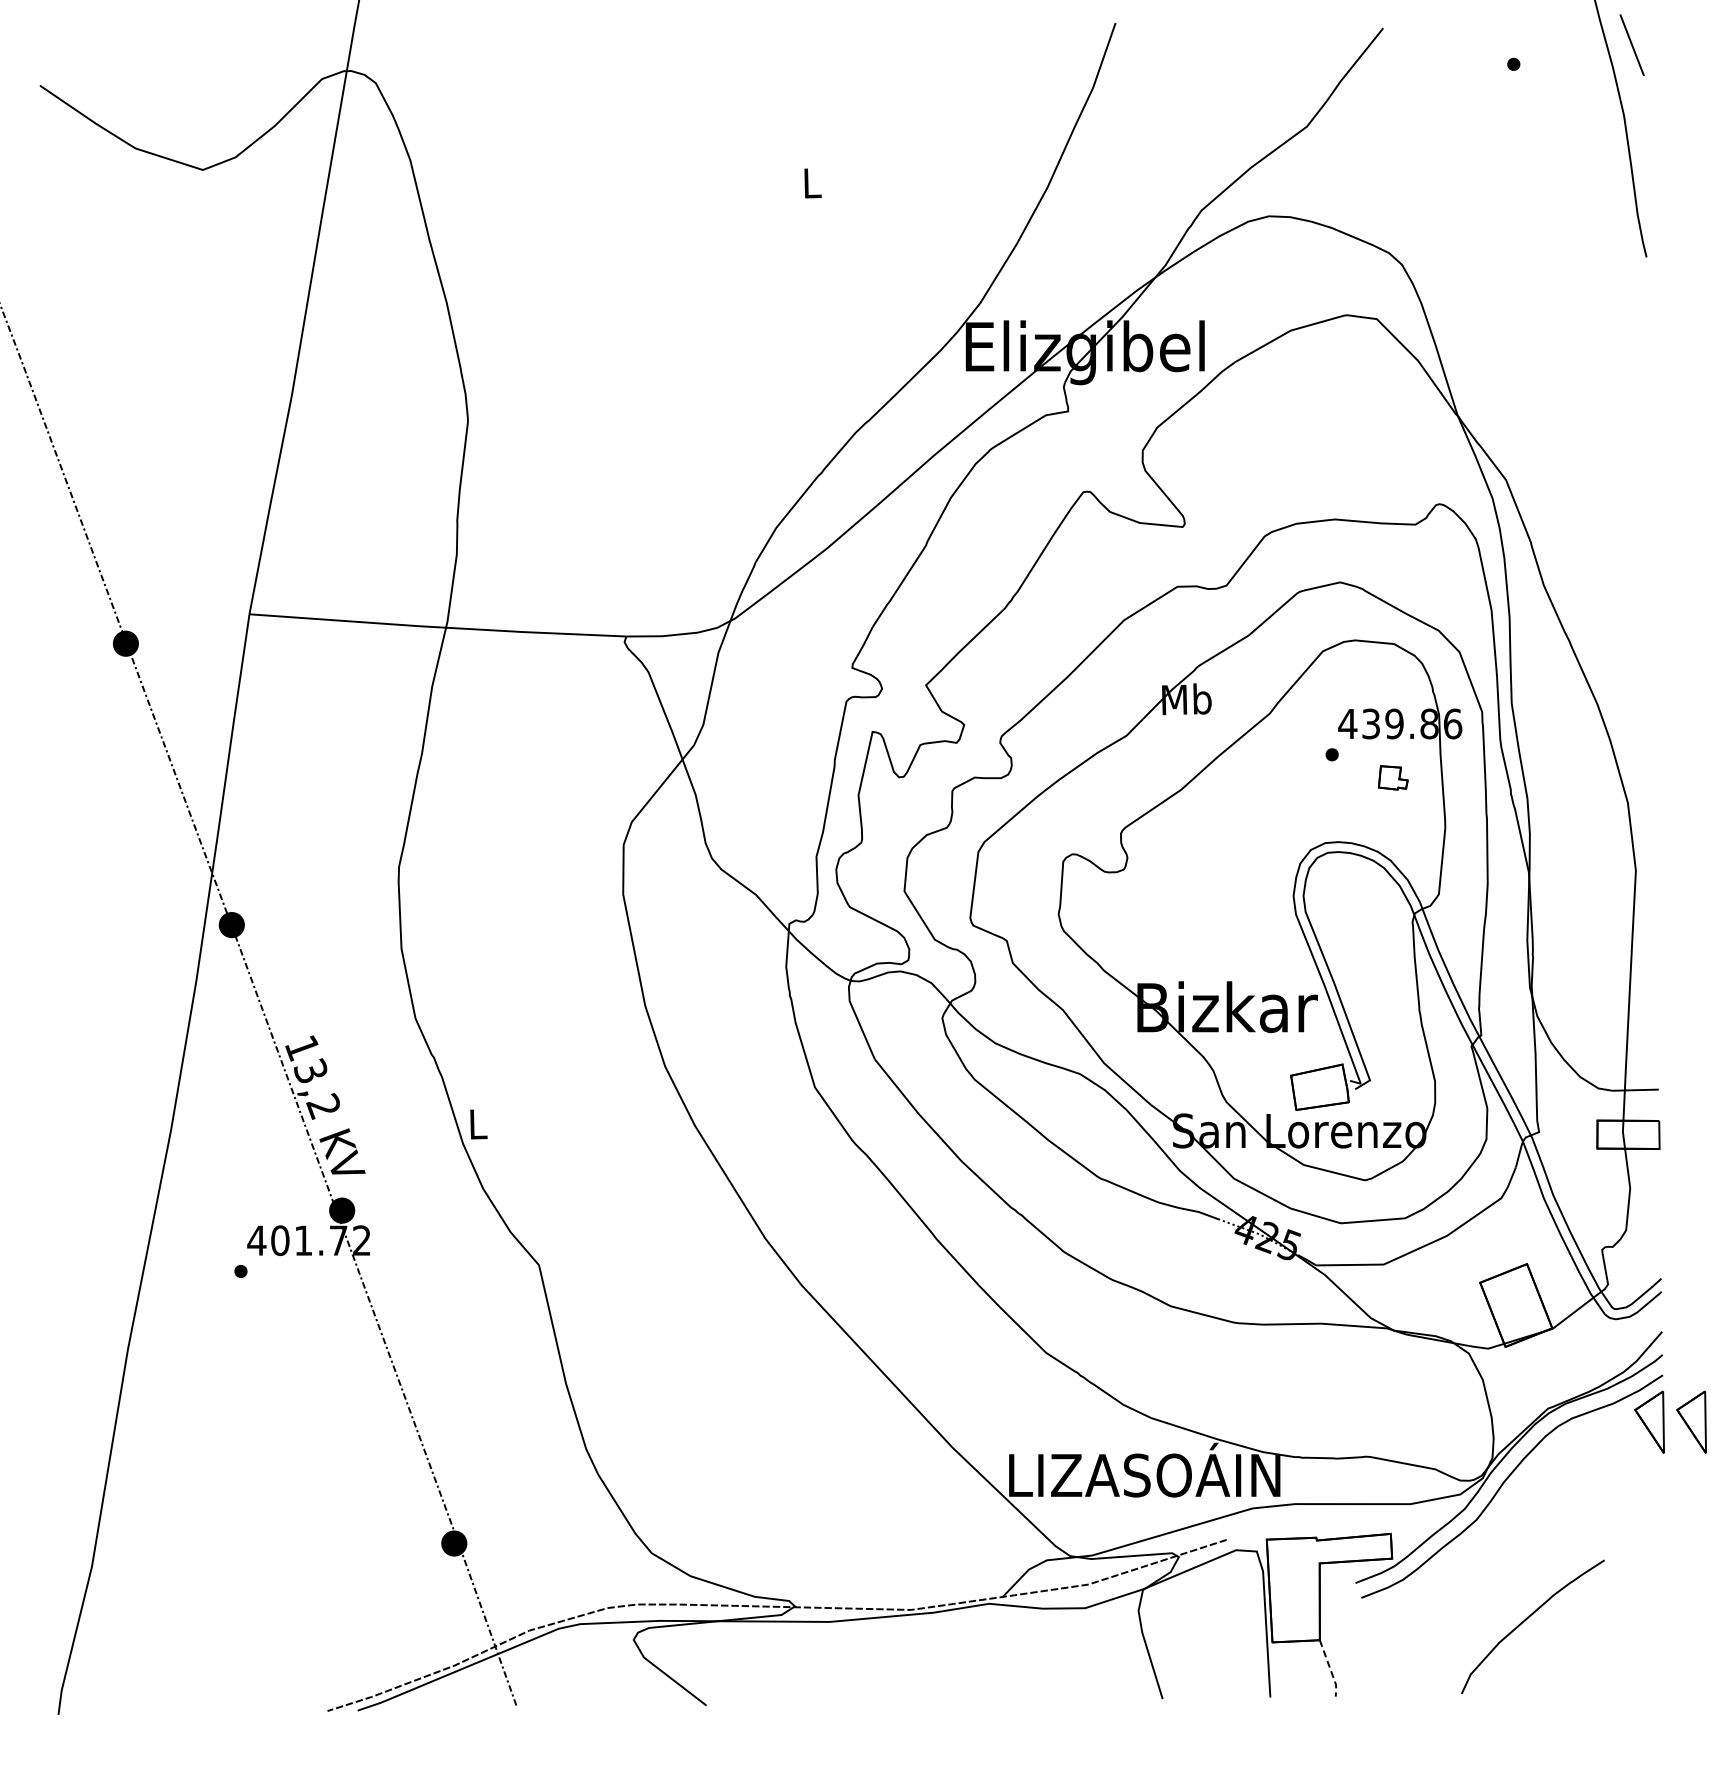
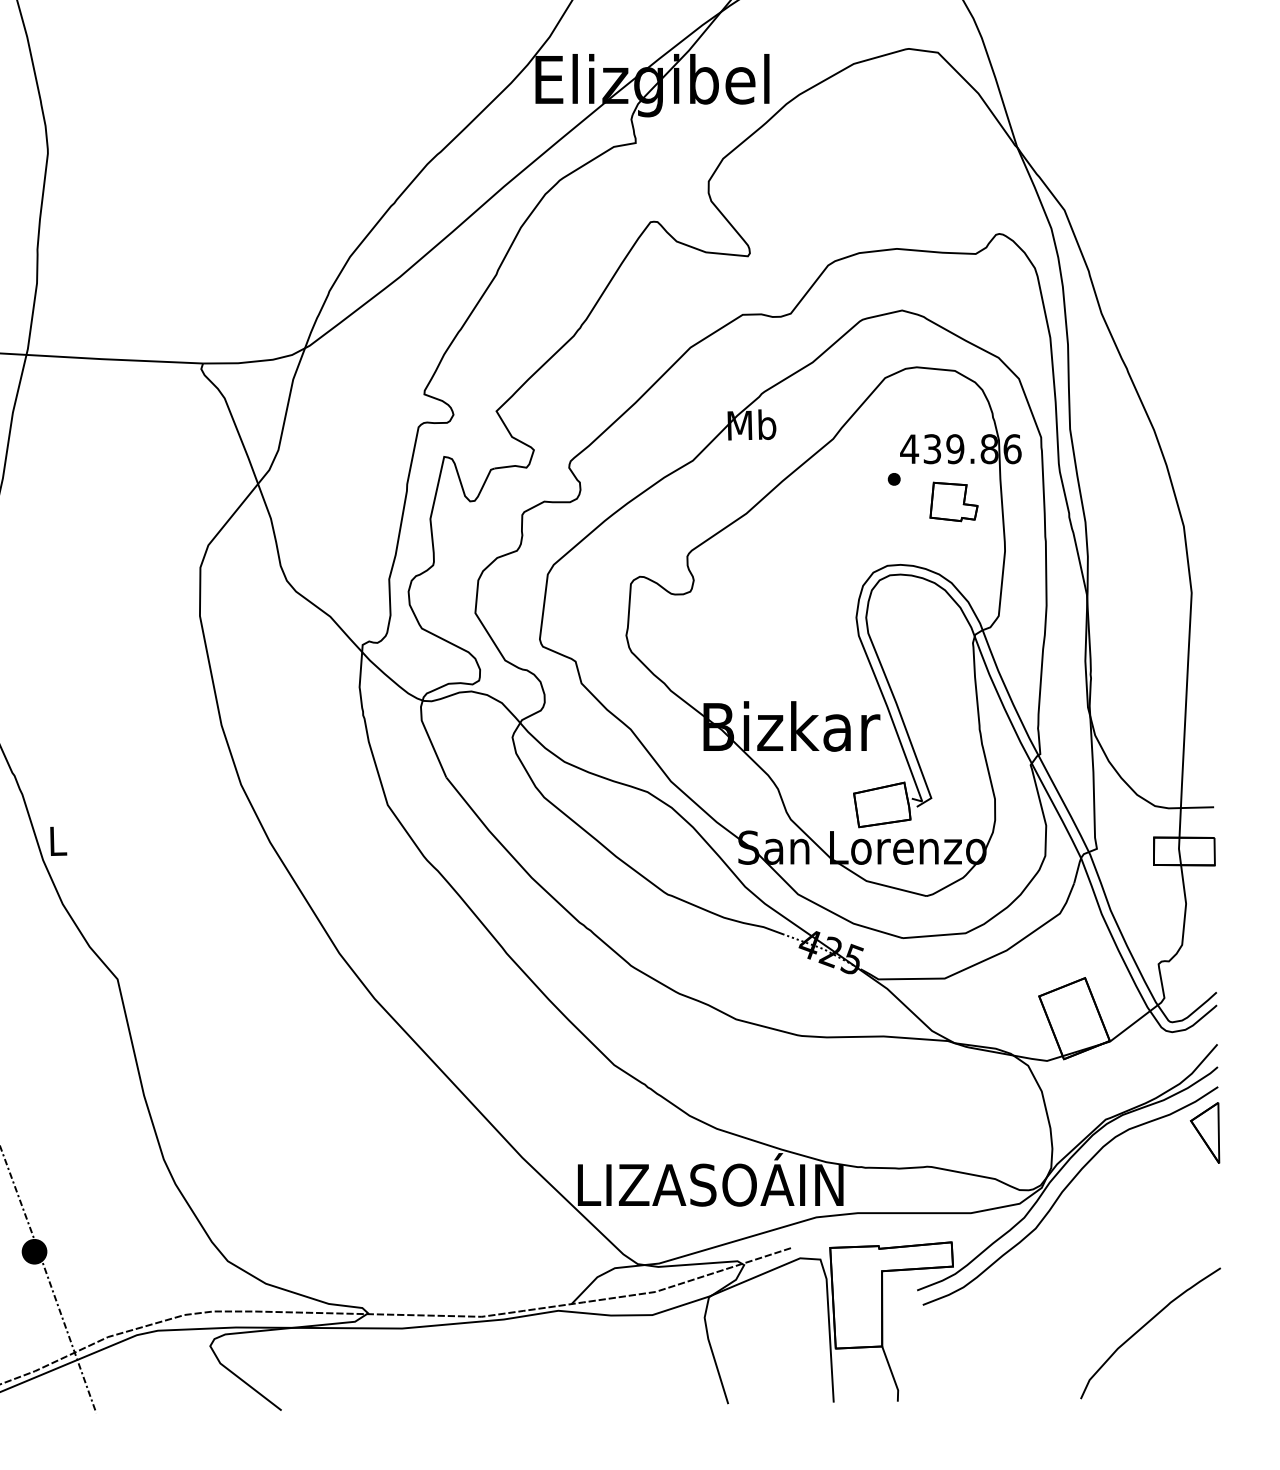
part: (1393, 777) -> (954, 501), size x1.67
part: (1691, 1421) -> (1246, 1132), removed
curve: (1526, 1620) -> (1144, 1327), moved
line: (1330, 1669) -> (892, 1375), dashed -> solid

